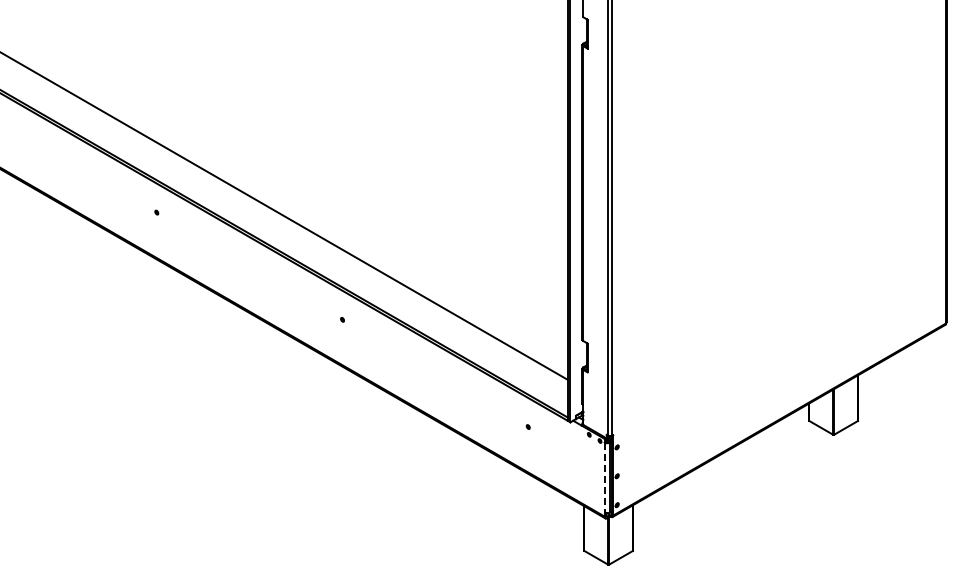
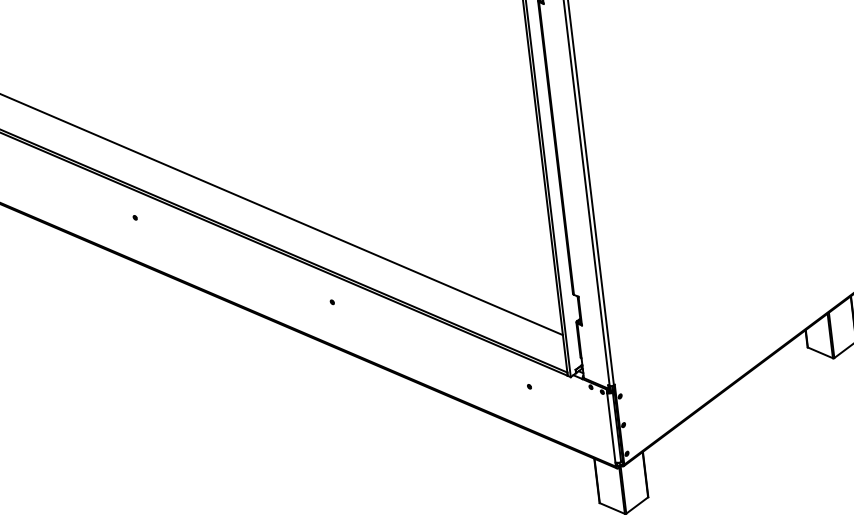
line: (604, 477) -> (611, 427), dashed -> solid

